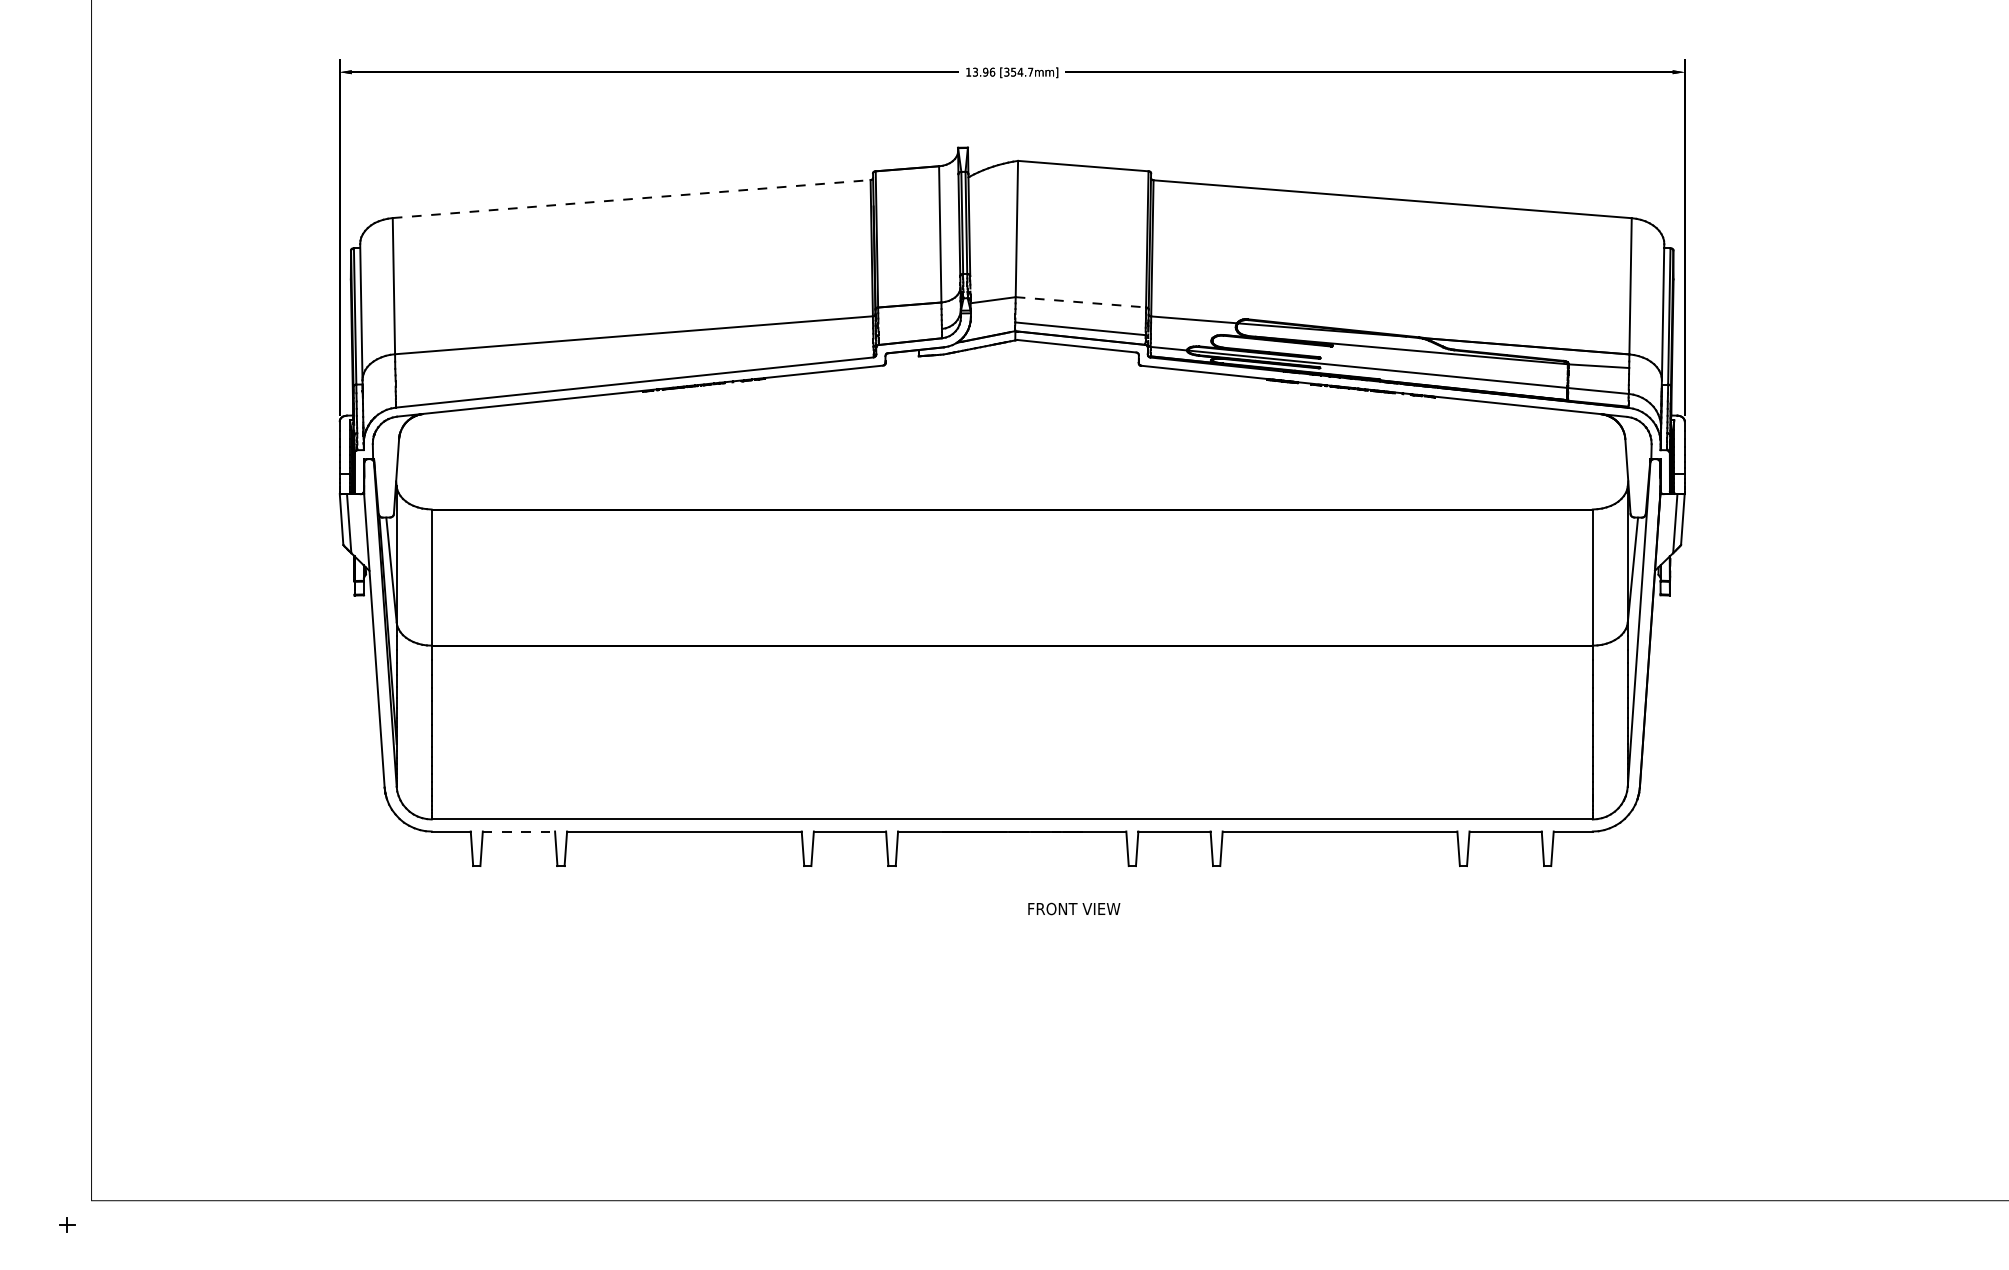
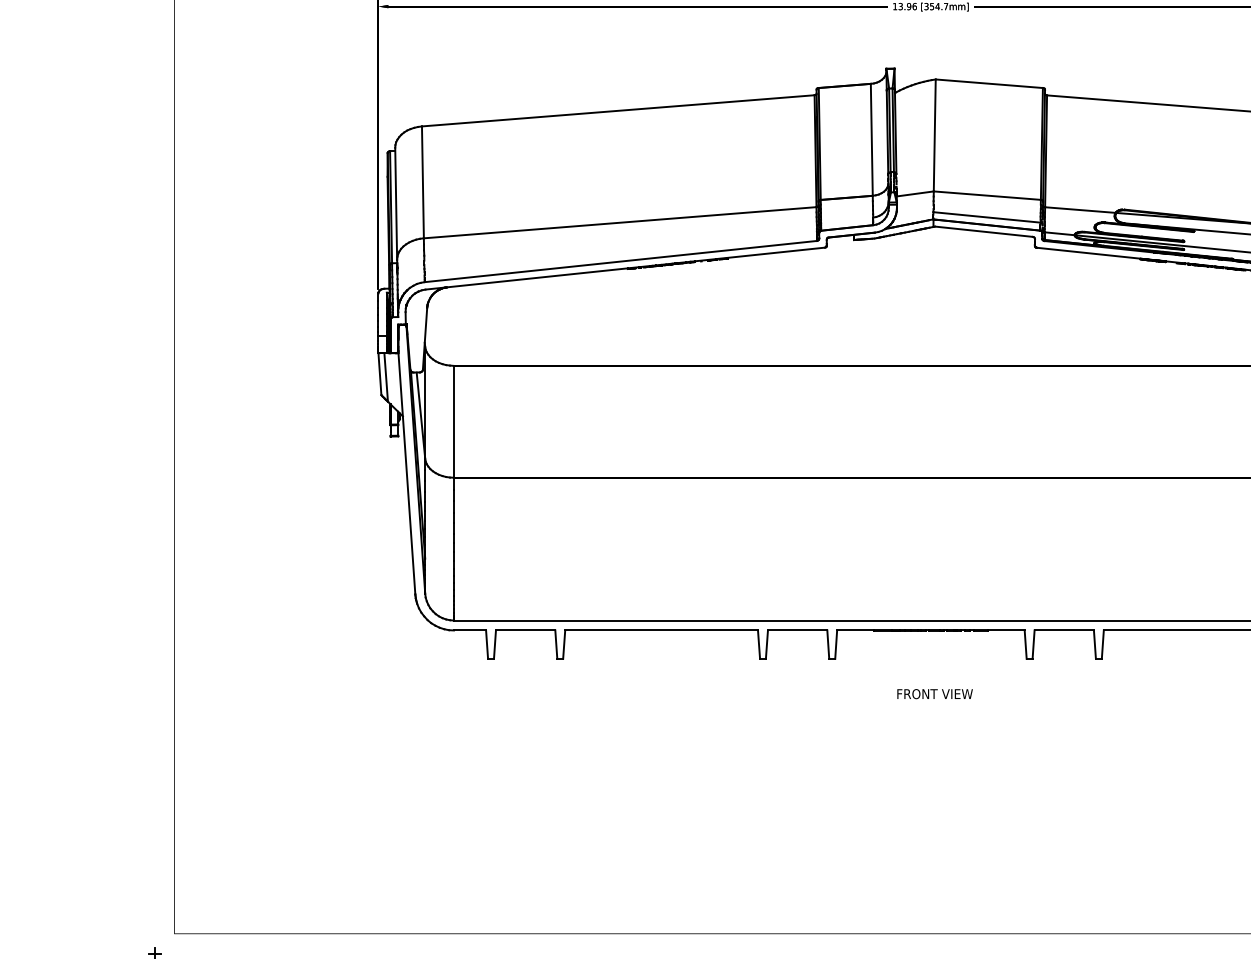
line: (631, 199) -> (618, 111), dashed -> solid
line: (1081, 302) -> (987, 195), dashed -> solid
line: (519, 831) -> (526, 630), dashed -> solid
text: (1074, 908) -> (935, 693), moved

